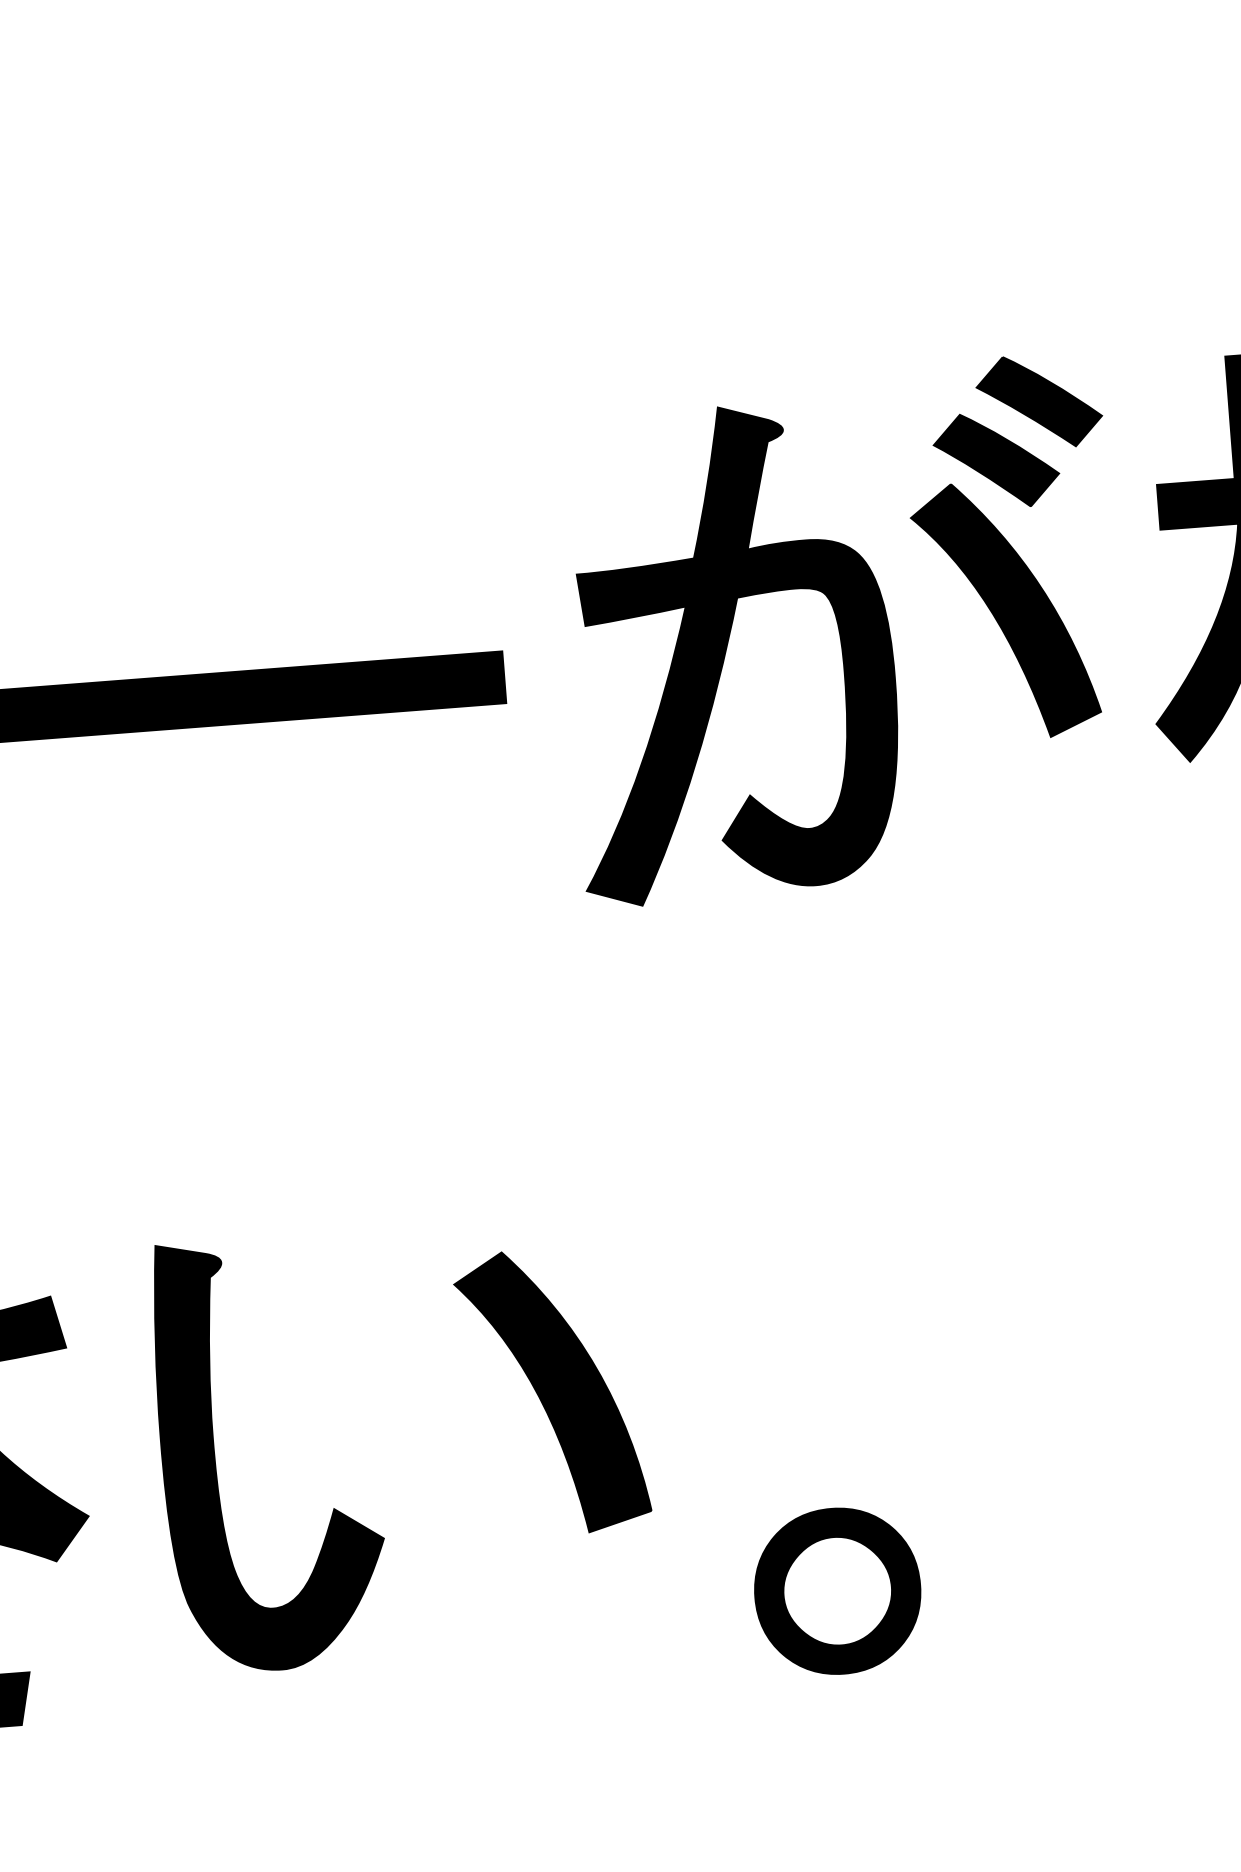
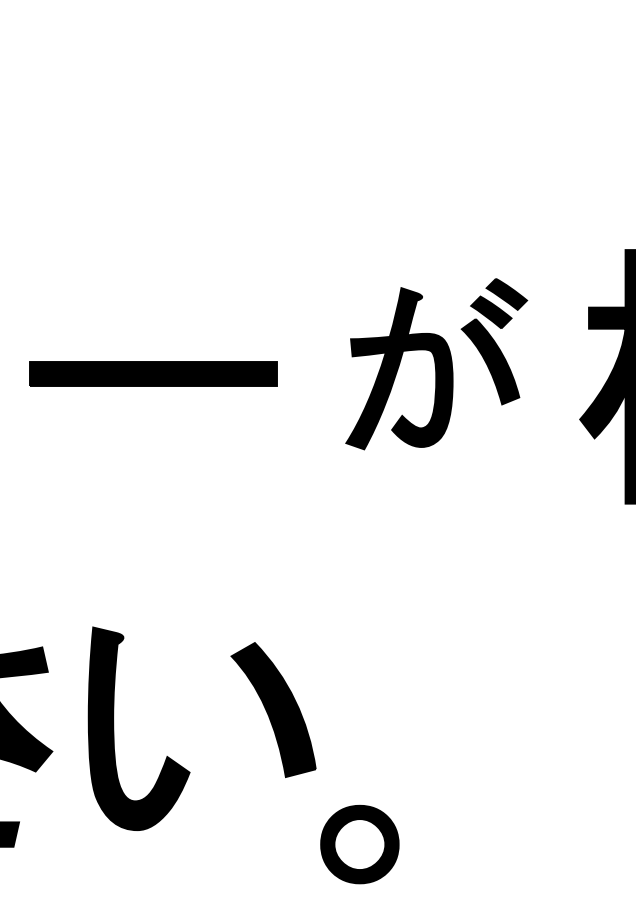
part: (841, 628) -> (436, 363), size x0.7
part: (836, 1591) -> (359, 844), moved

